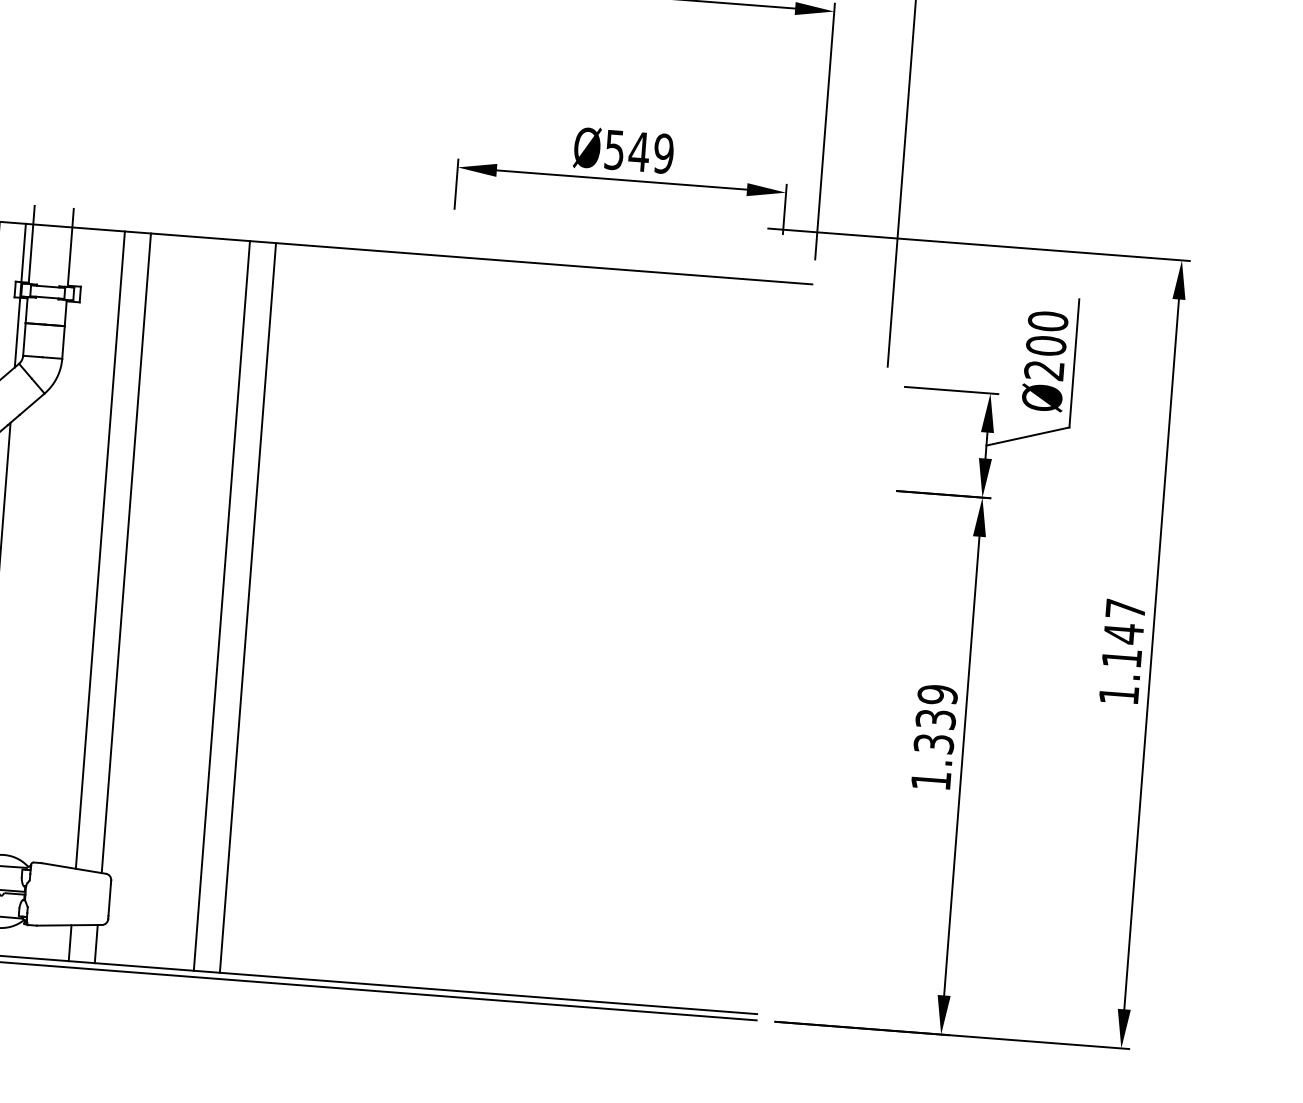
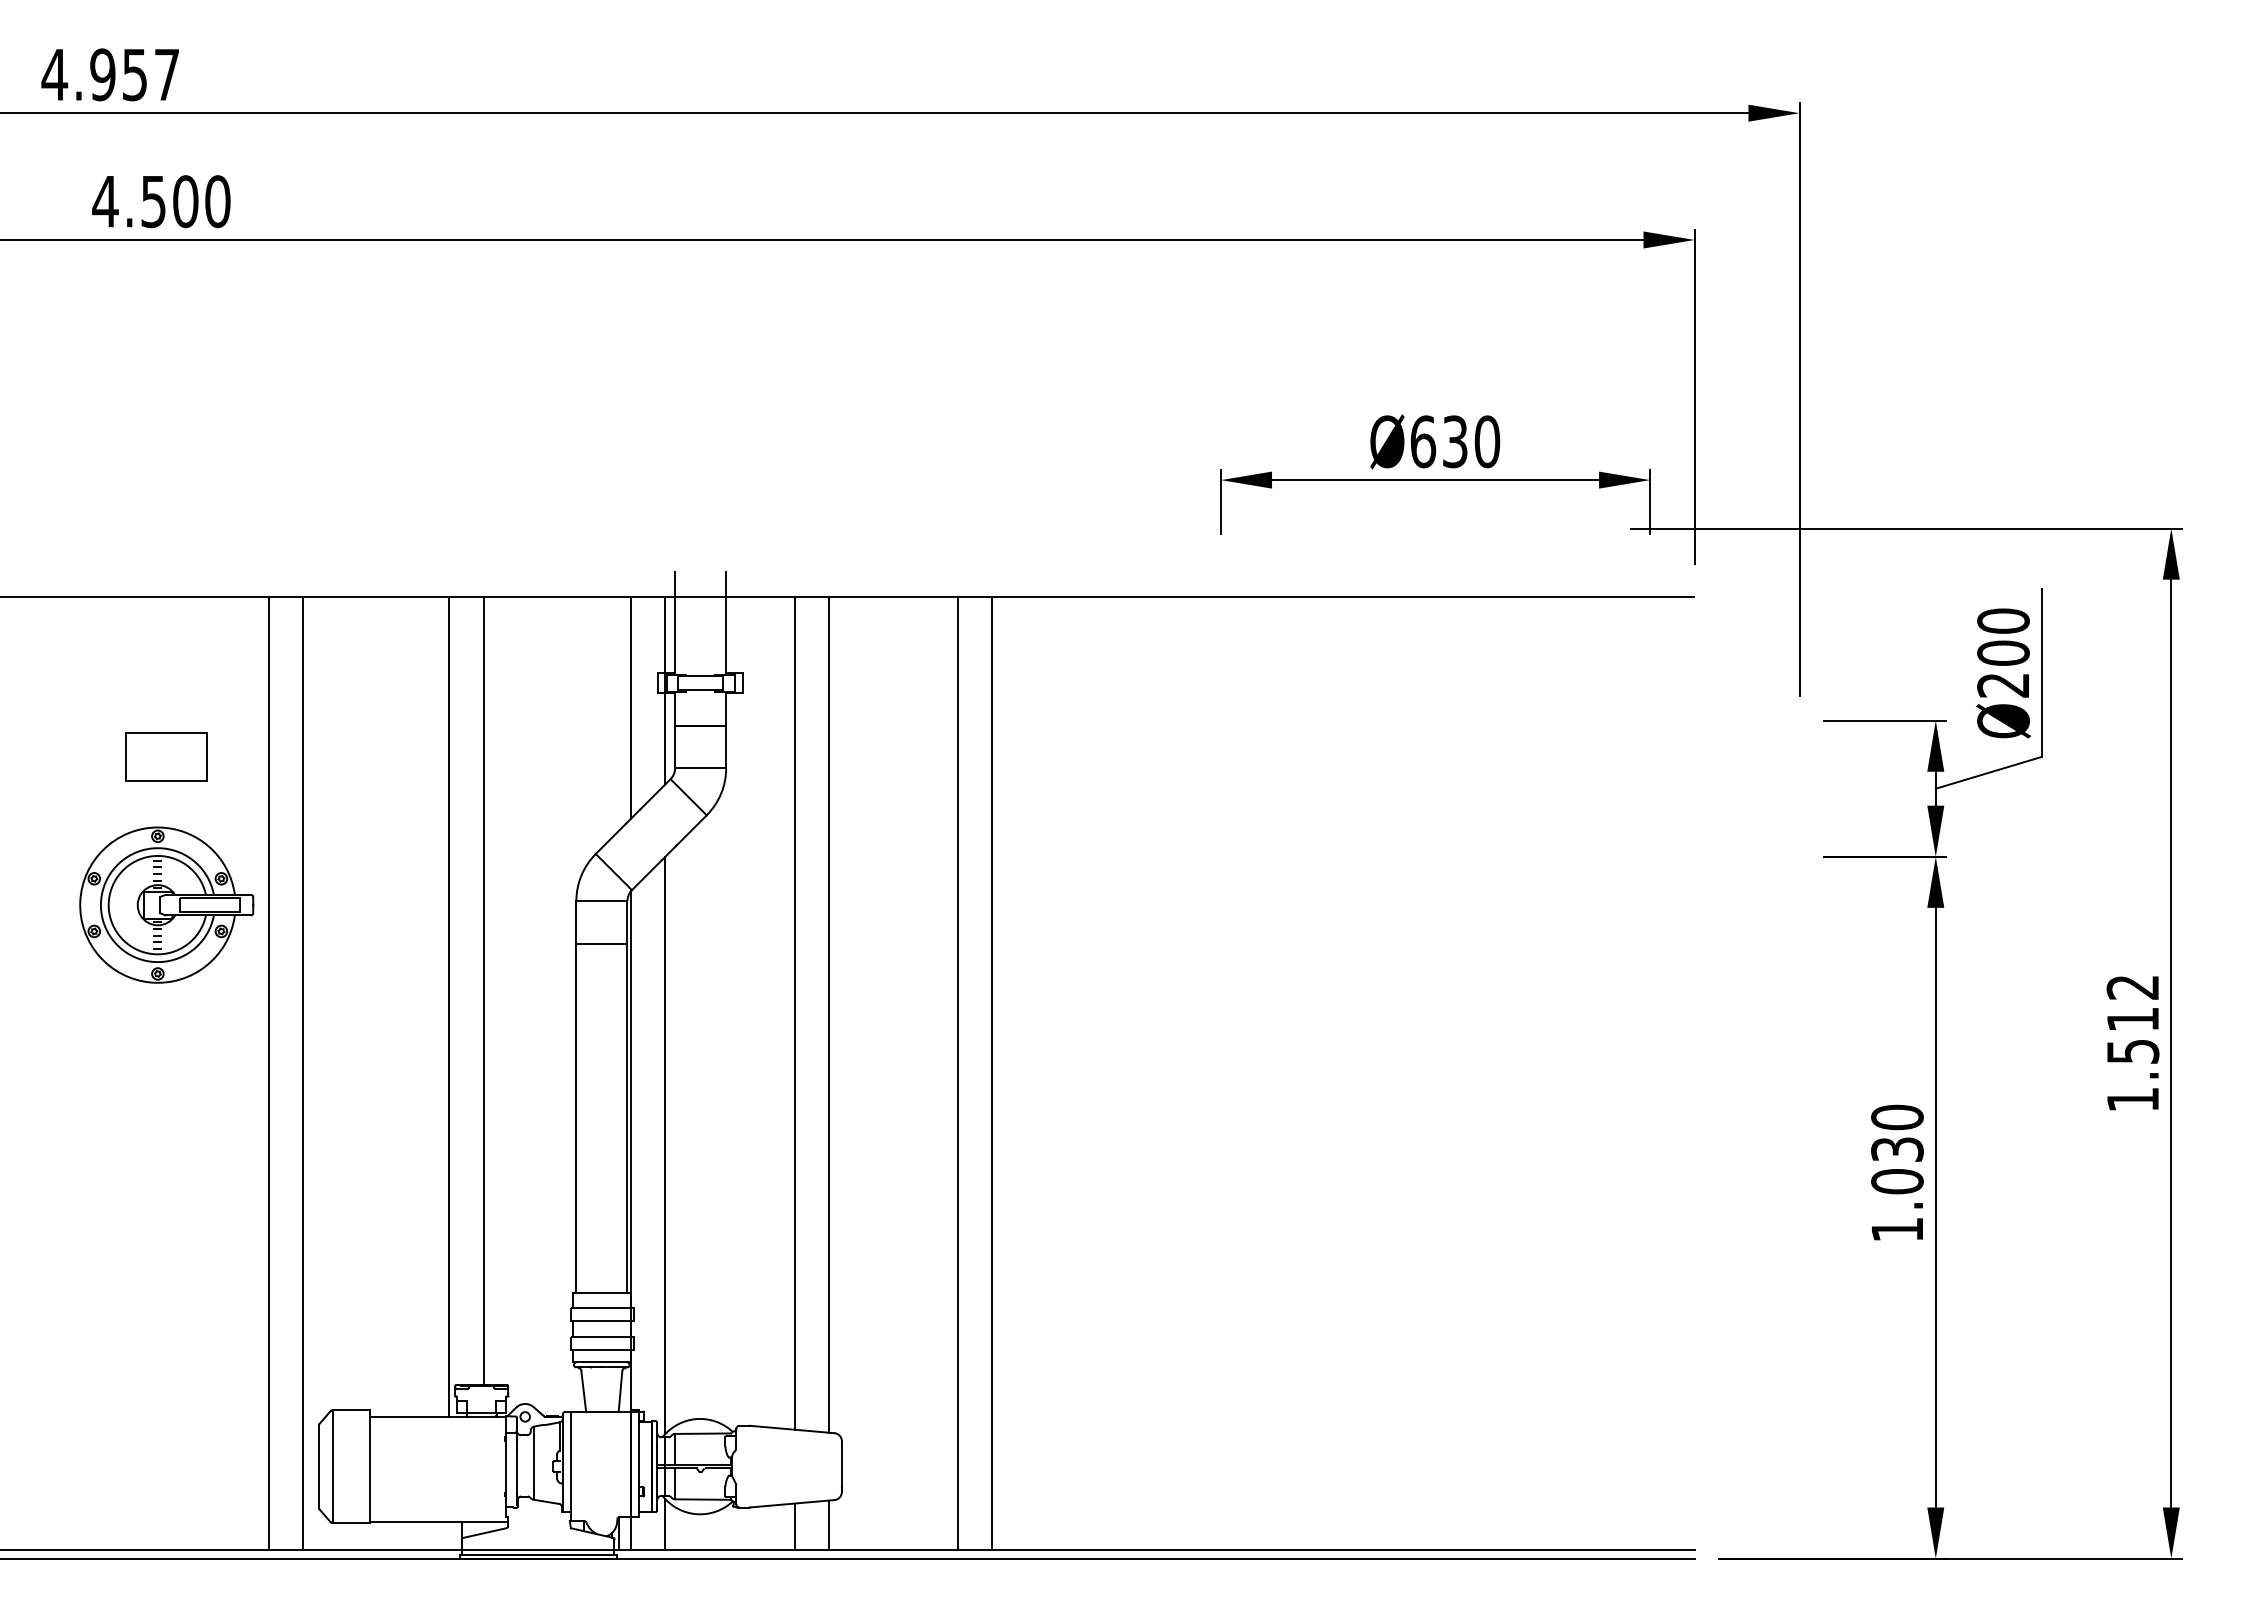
text: (639, 151) -> (1455, 441), Ø549 -> Ø630
text: (1123, 633) -> (2132, 1019), 1.147 -> 1.512
text: (935, 719) -> (1897, 1149), 1.339 -> 1.030

